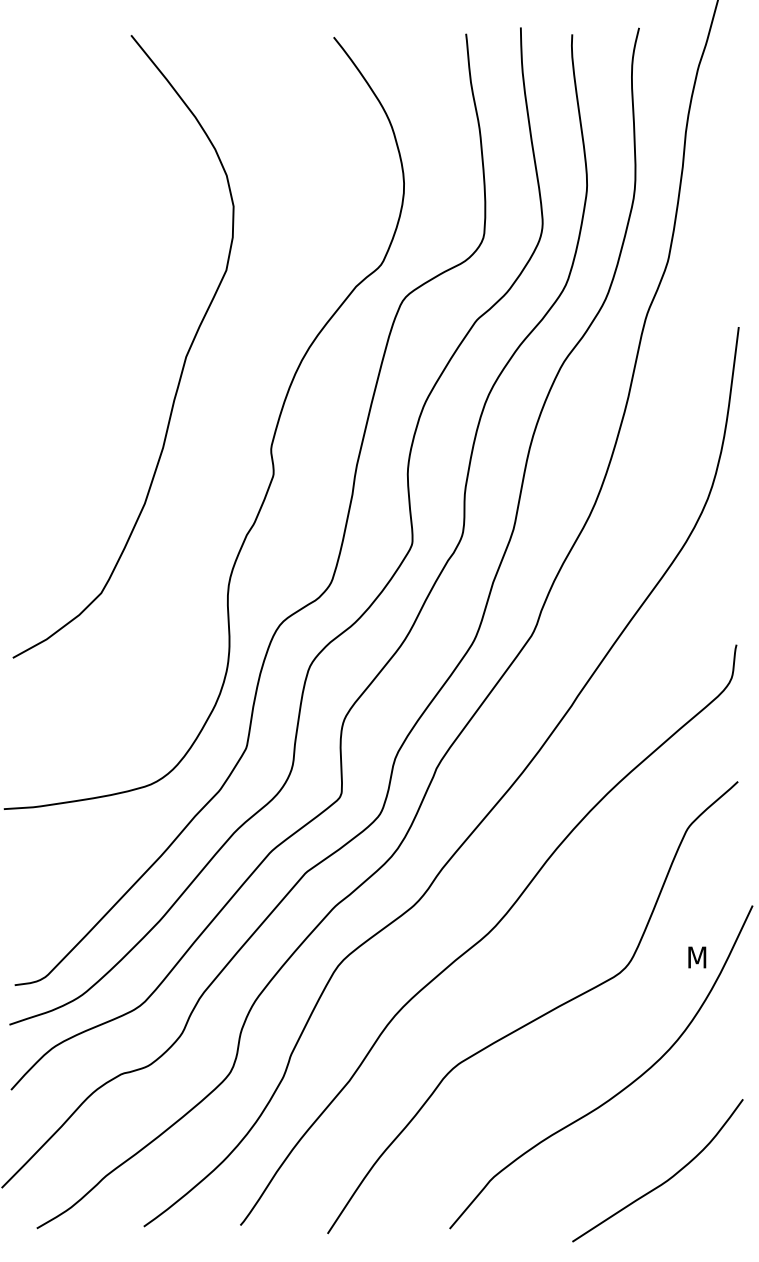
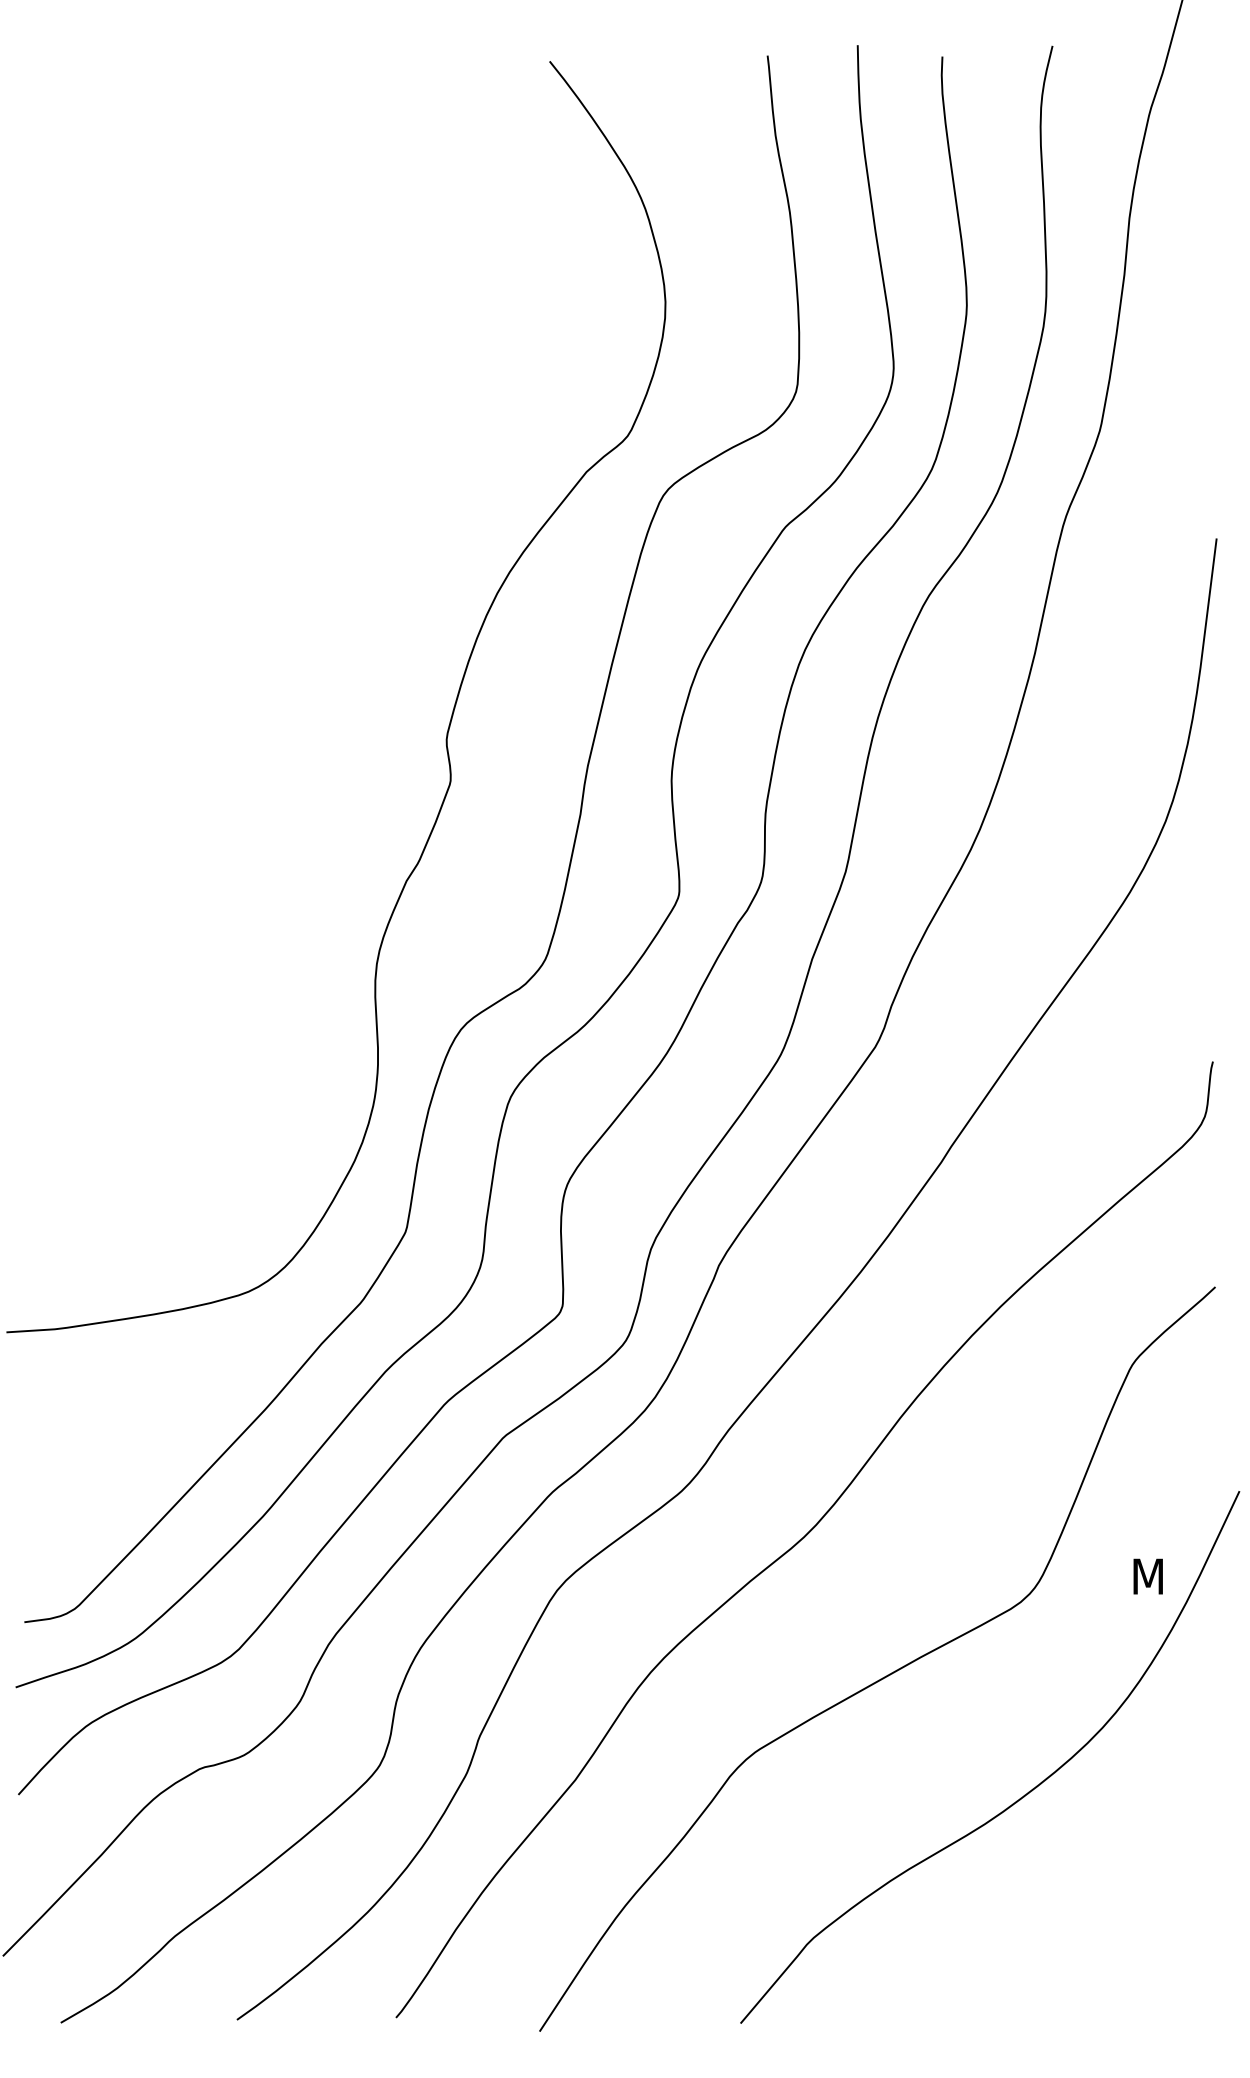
curve: (183, 362) -> (302, 596), removed
curve: (665, 1180) -> (1095, 1943), removed

